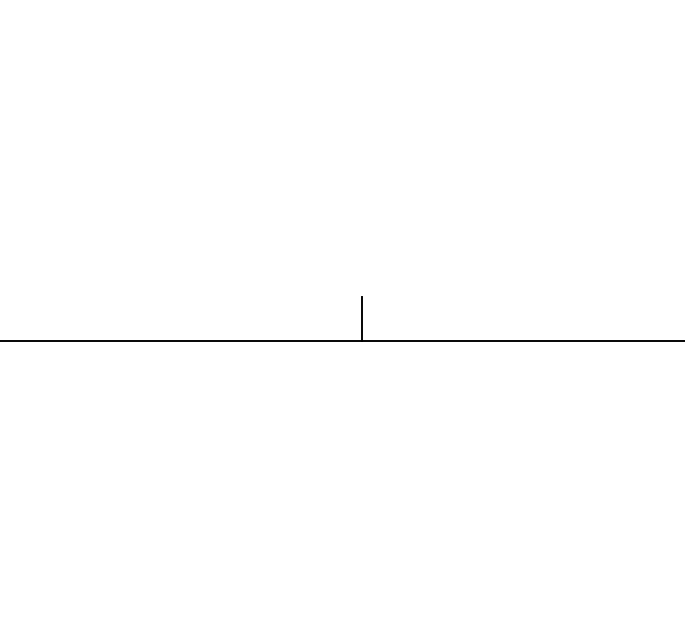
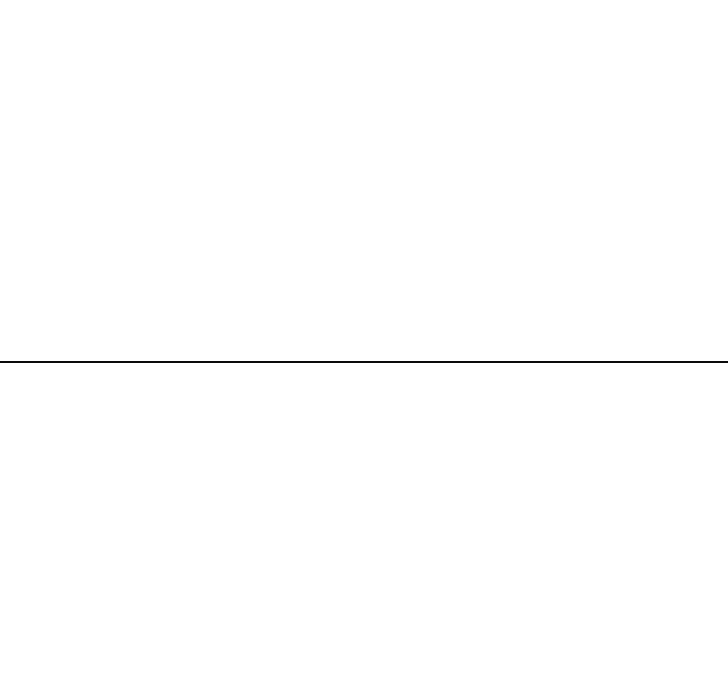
line: (362, 318) -> (385, 338), removed

